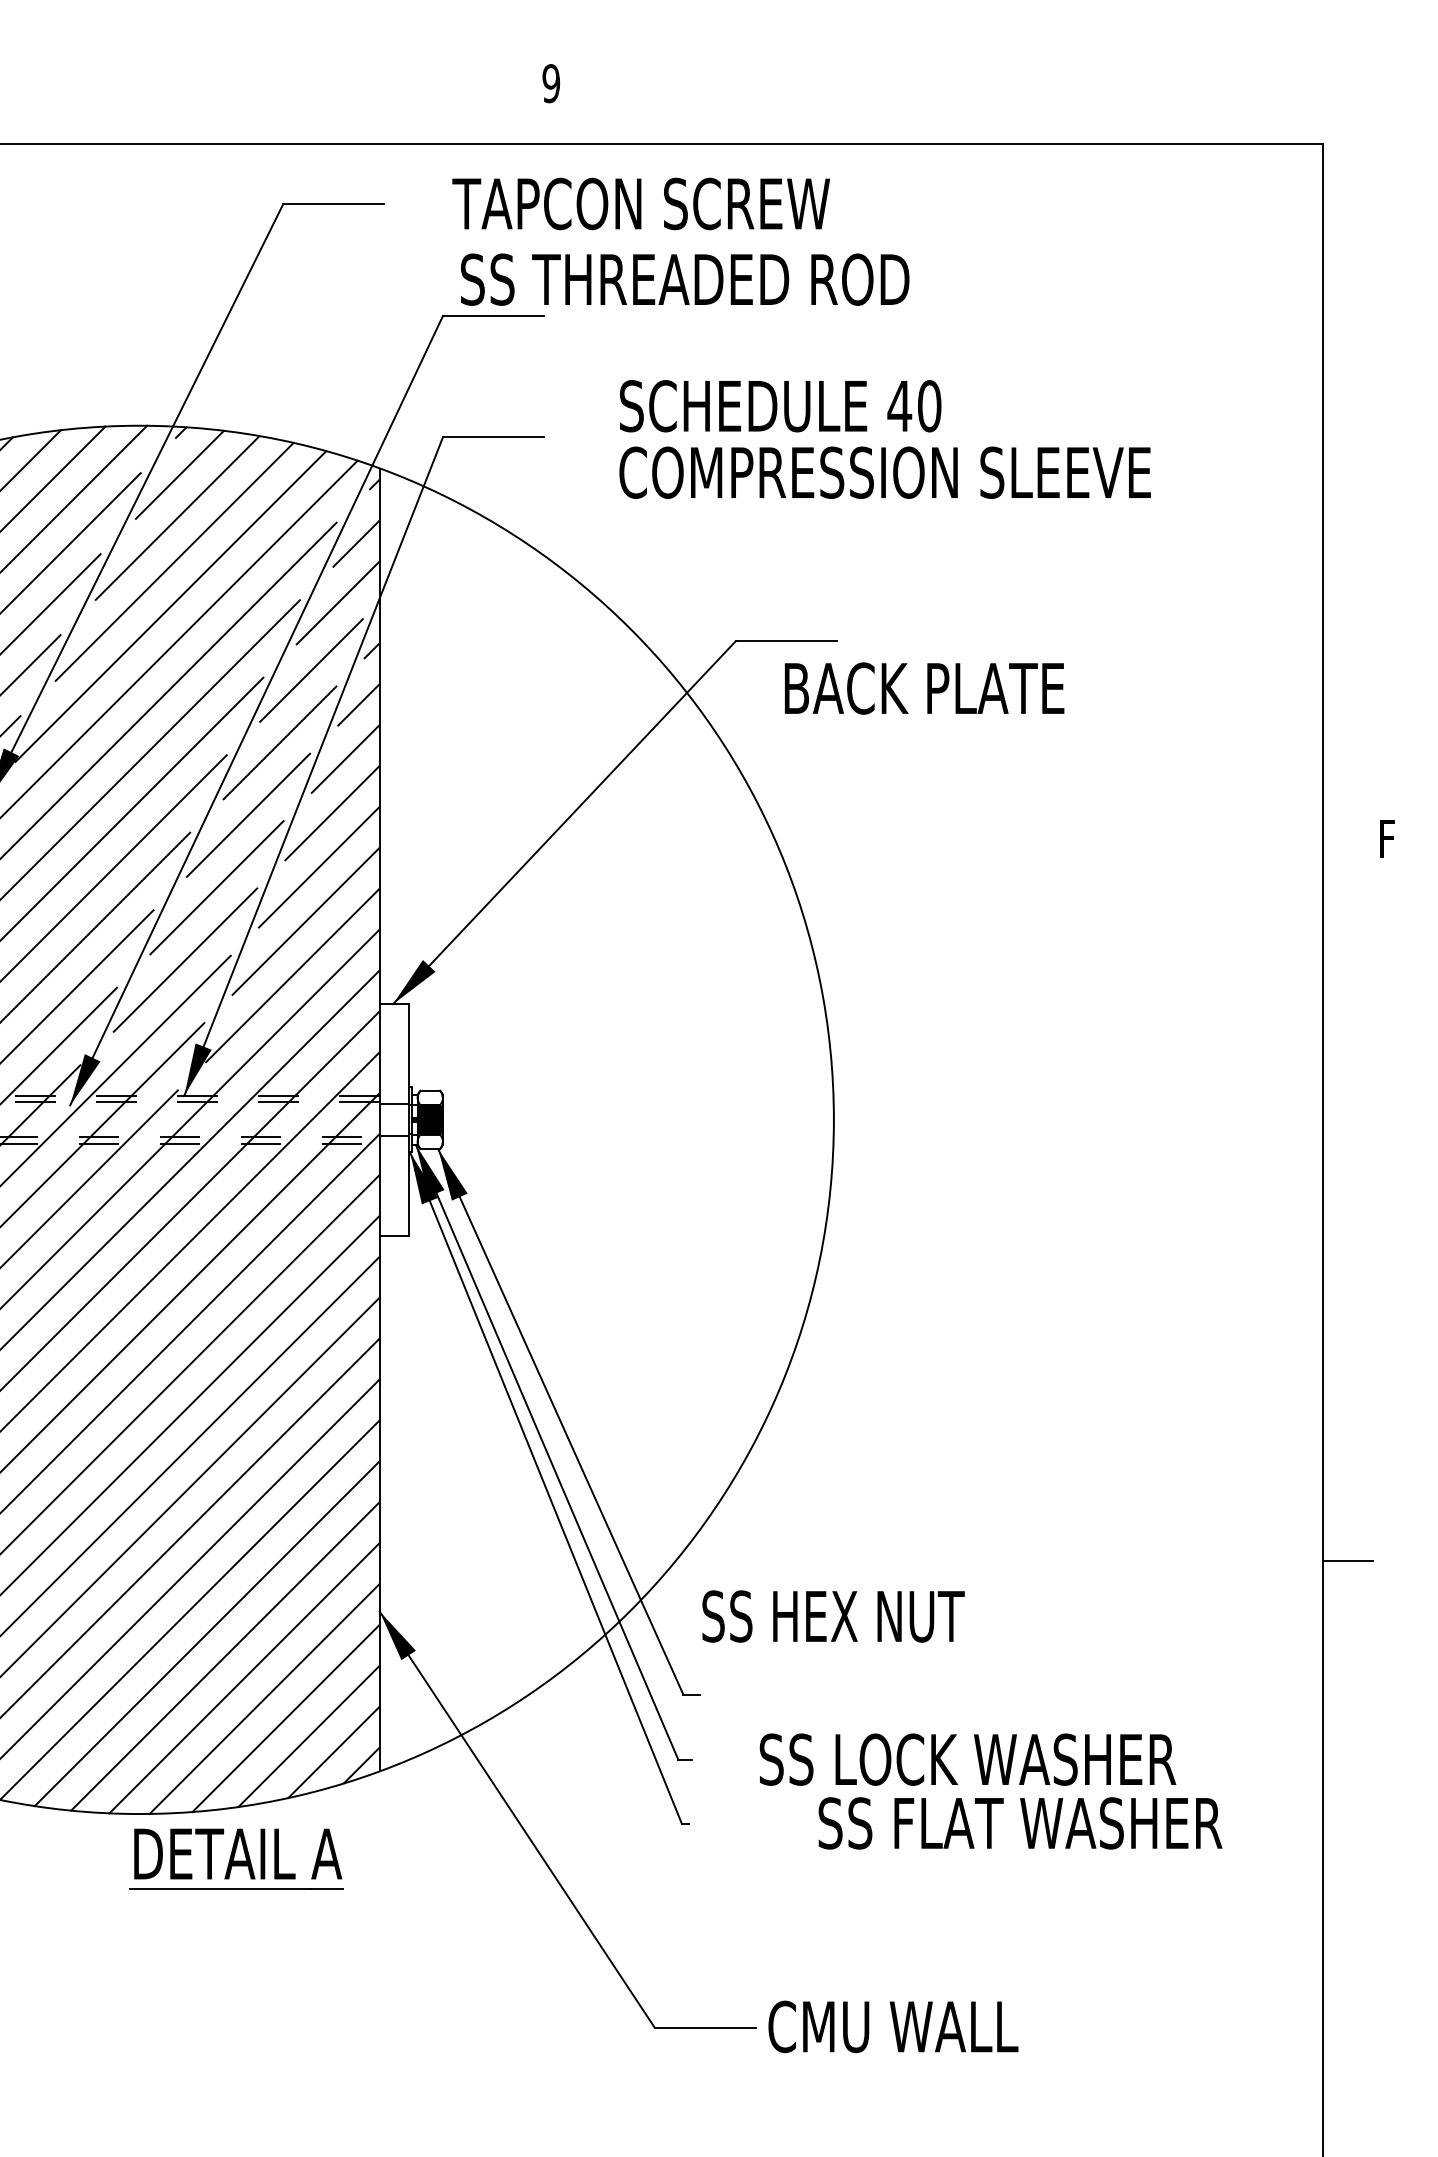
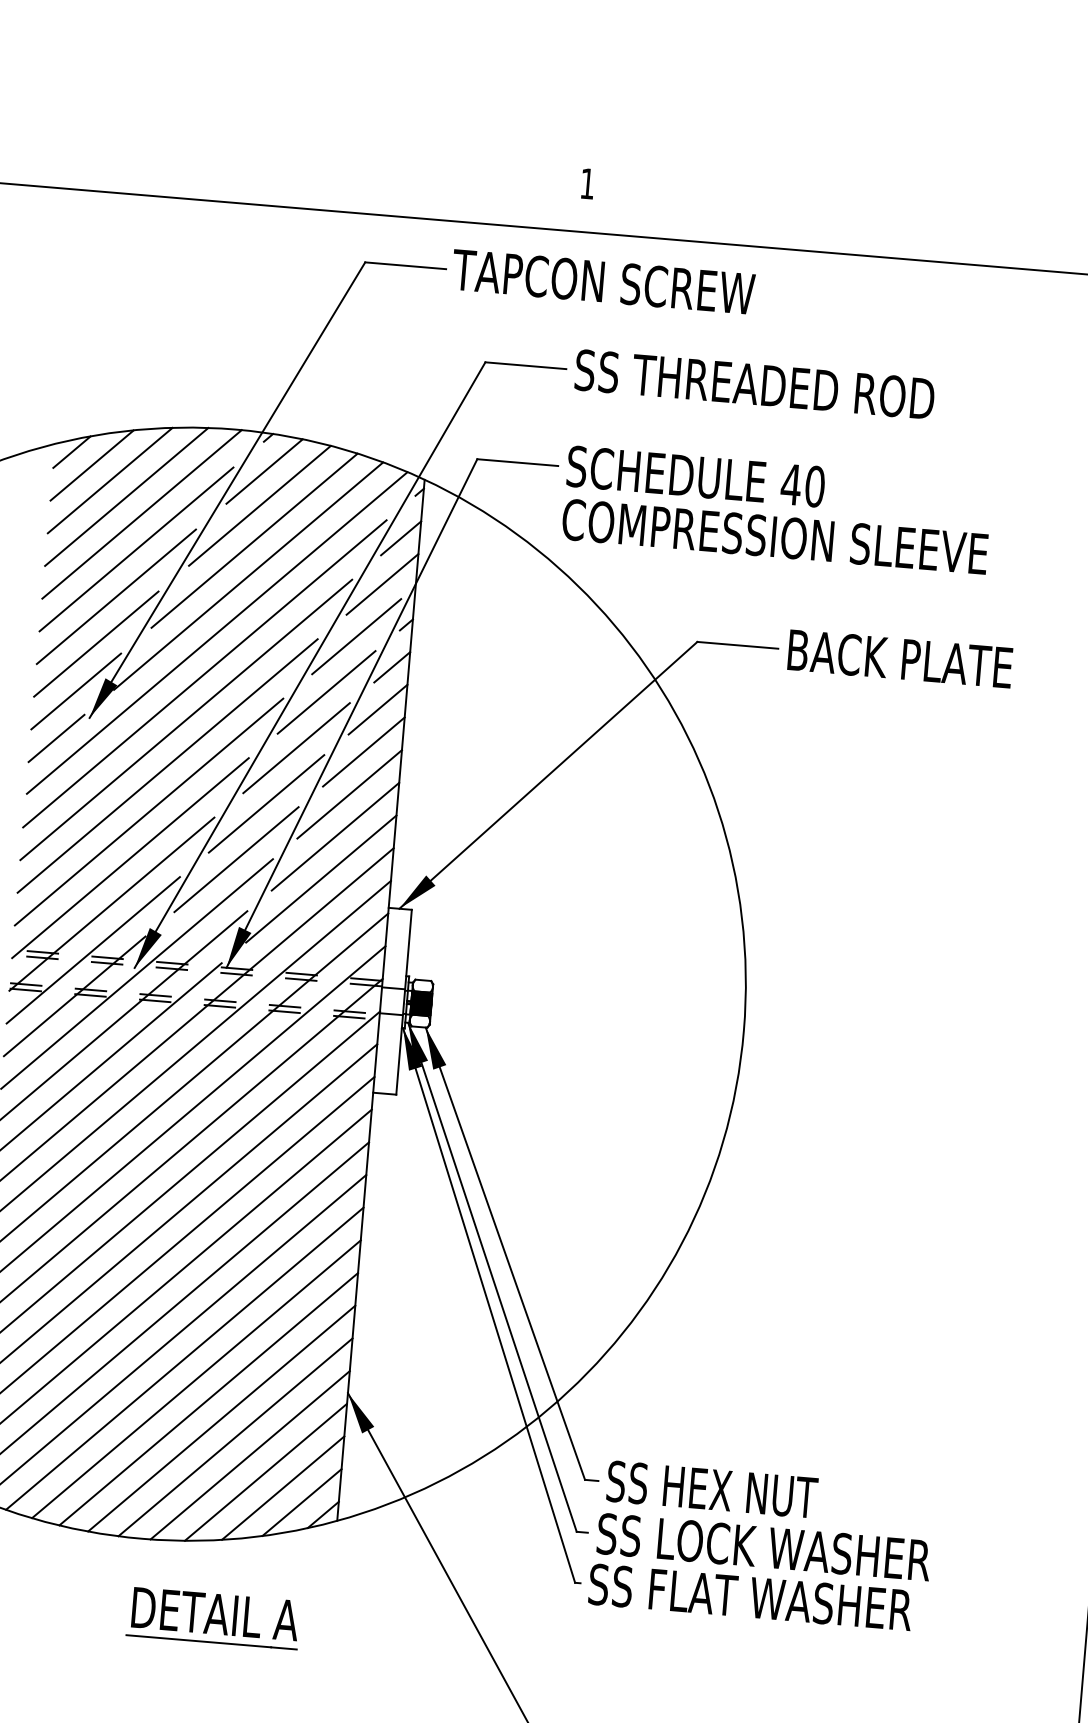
text: (551, 83) -> (587, 183), 9 -> 1
text: (640, 203) -> (602, 281), moved
text: (685, 279) -> (755, 384), moved
text: (884, 439) -> (776, 510), moved
text: (924, 688) -> (900, 658), moved
text: (833, 1616) -> (712, 1489), moved
text: (967, 1759) -> (763, 1547), moved
text: (1020, 1823) -> (750, 1597), moved
part: (236, 1858) -> (213, 1617), moved

